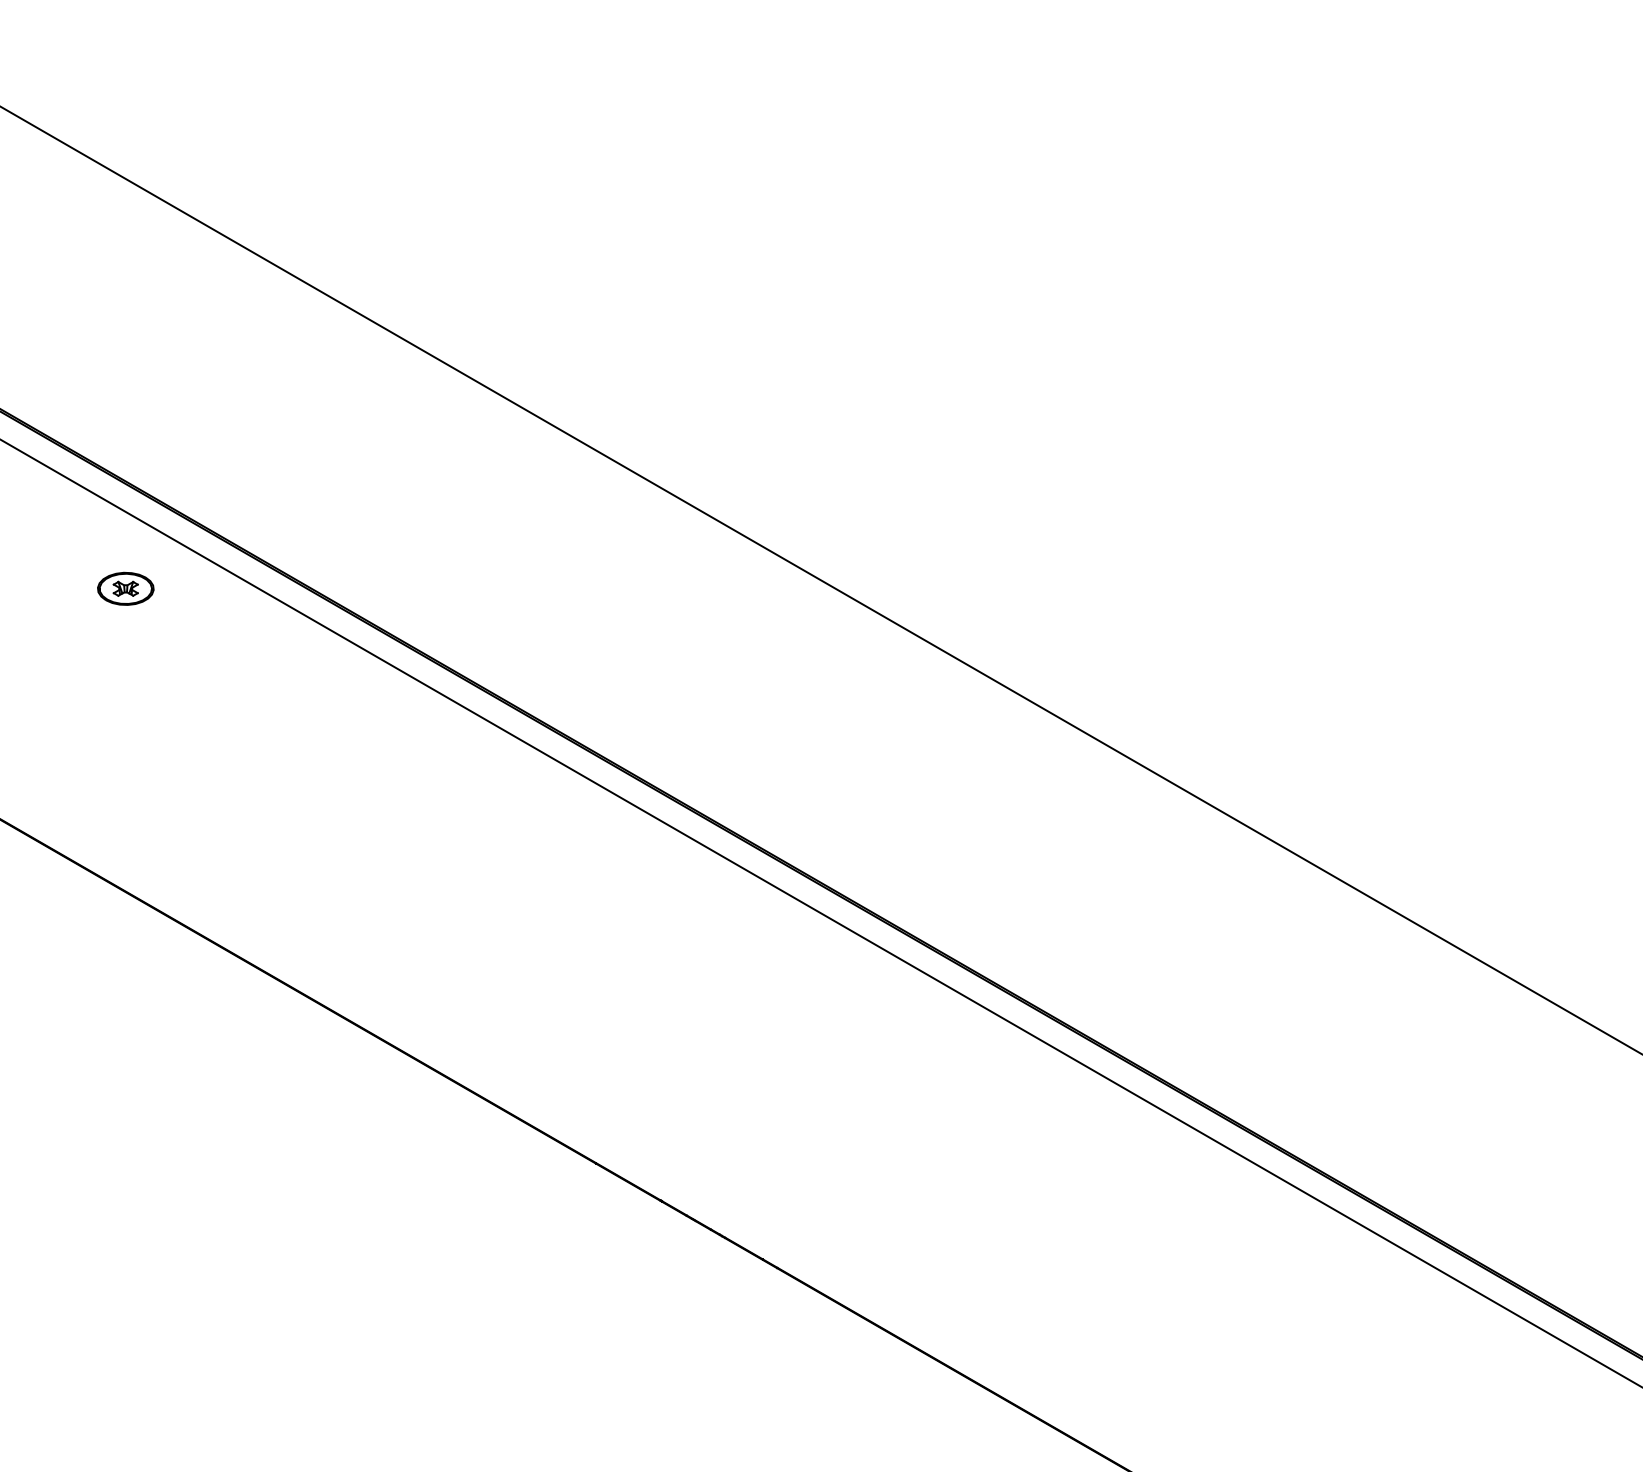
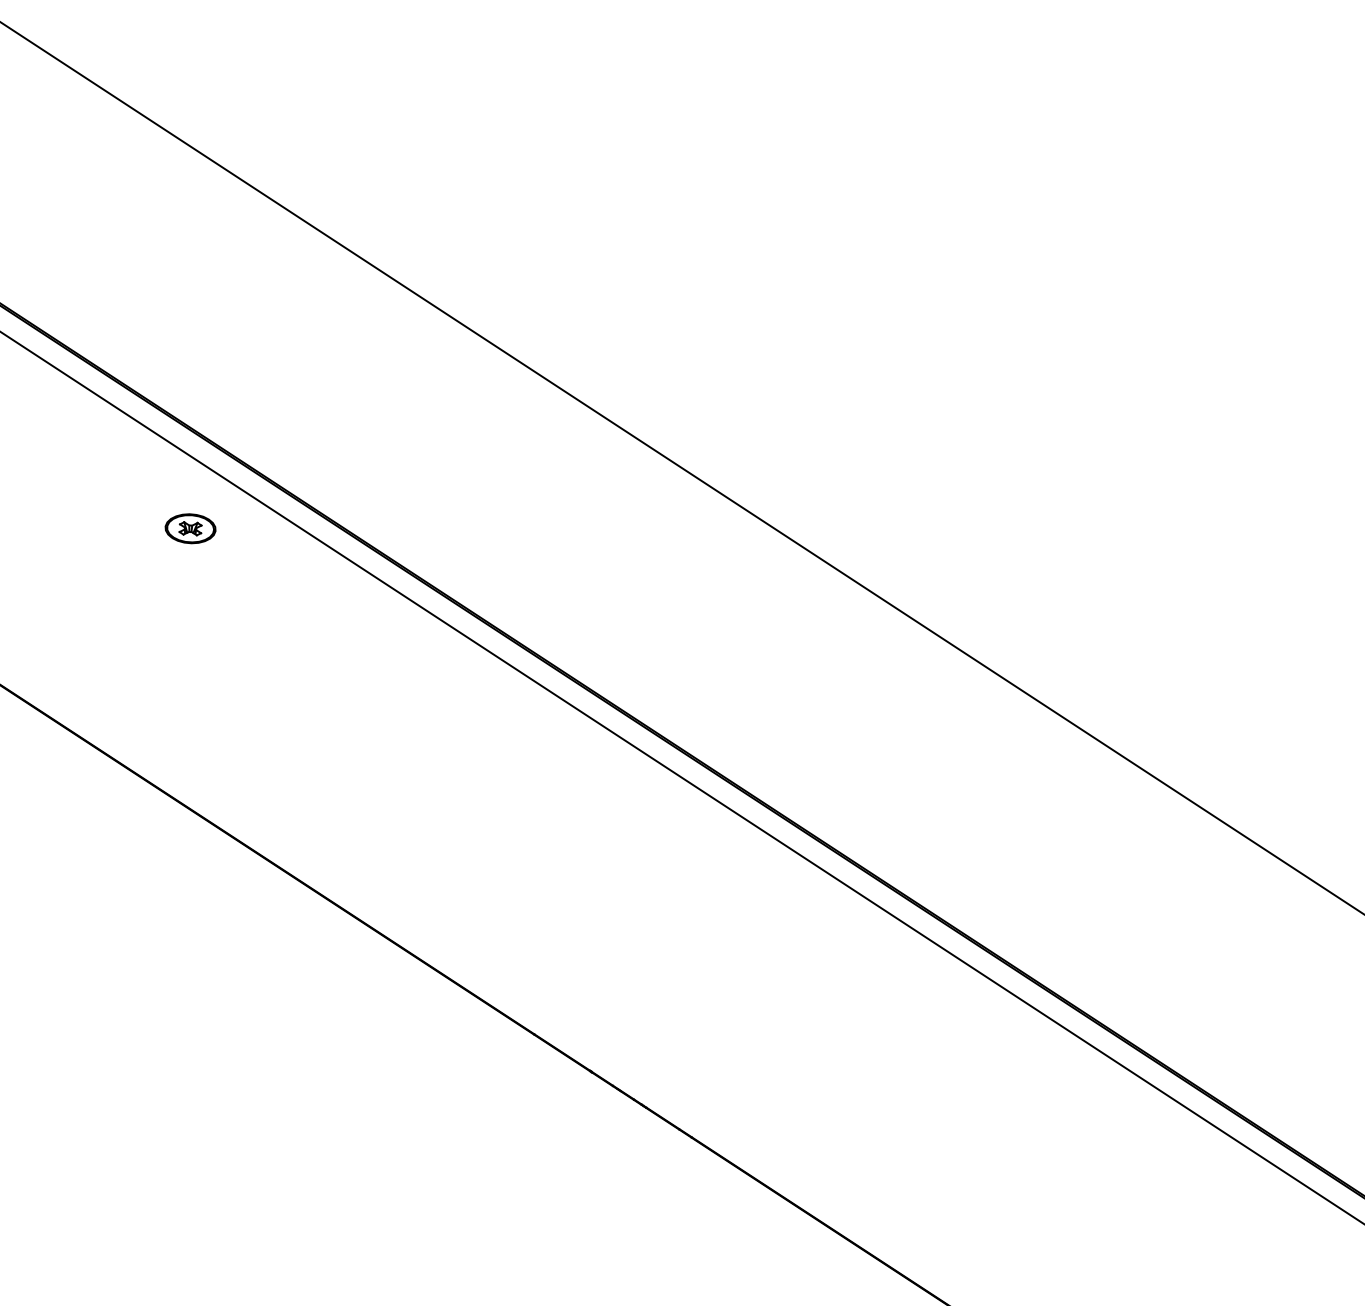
part: (125, 588) -> (190, 528), moved

